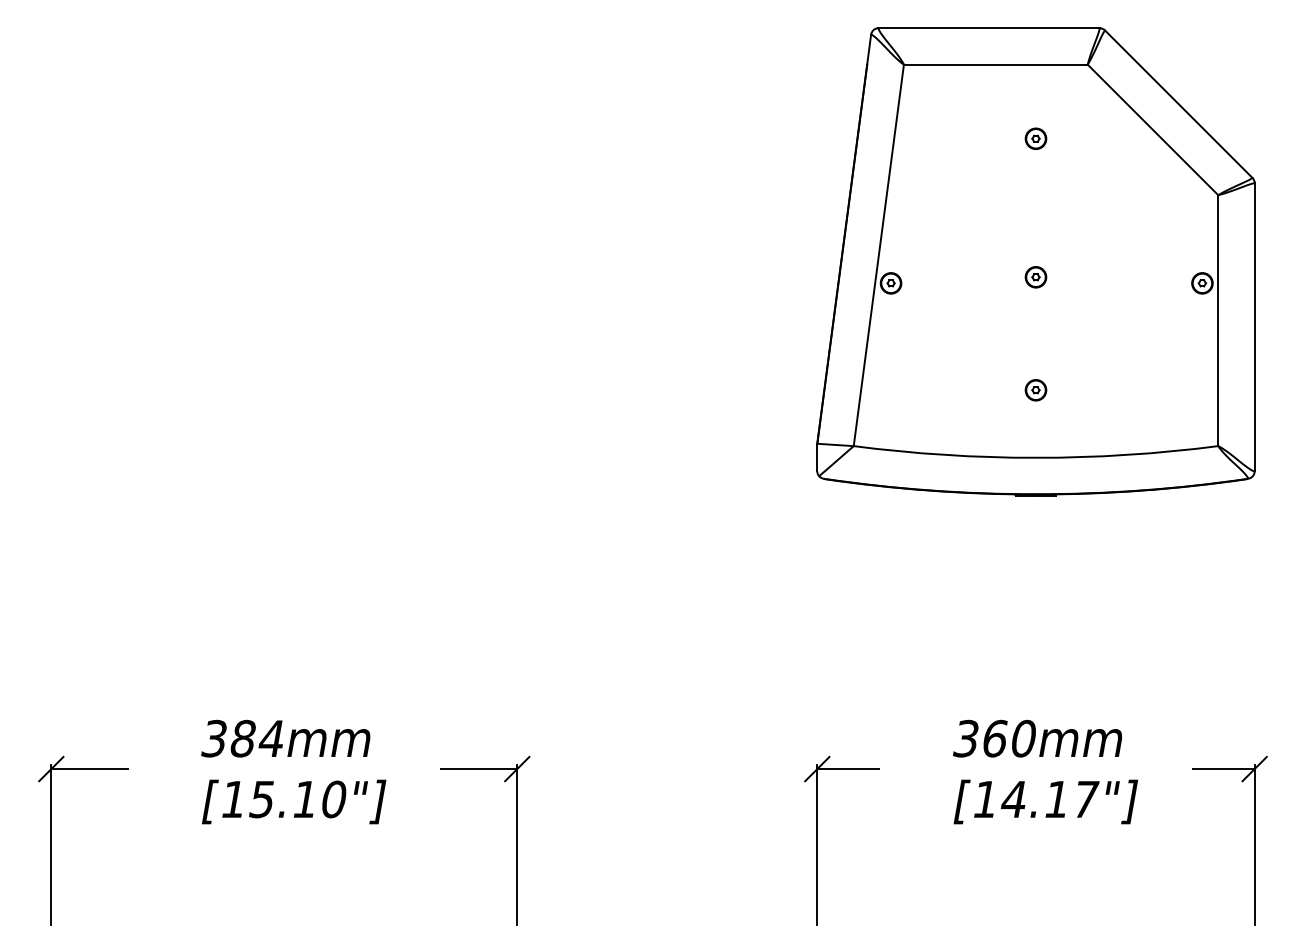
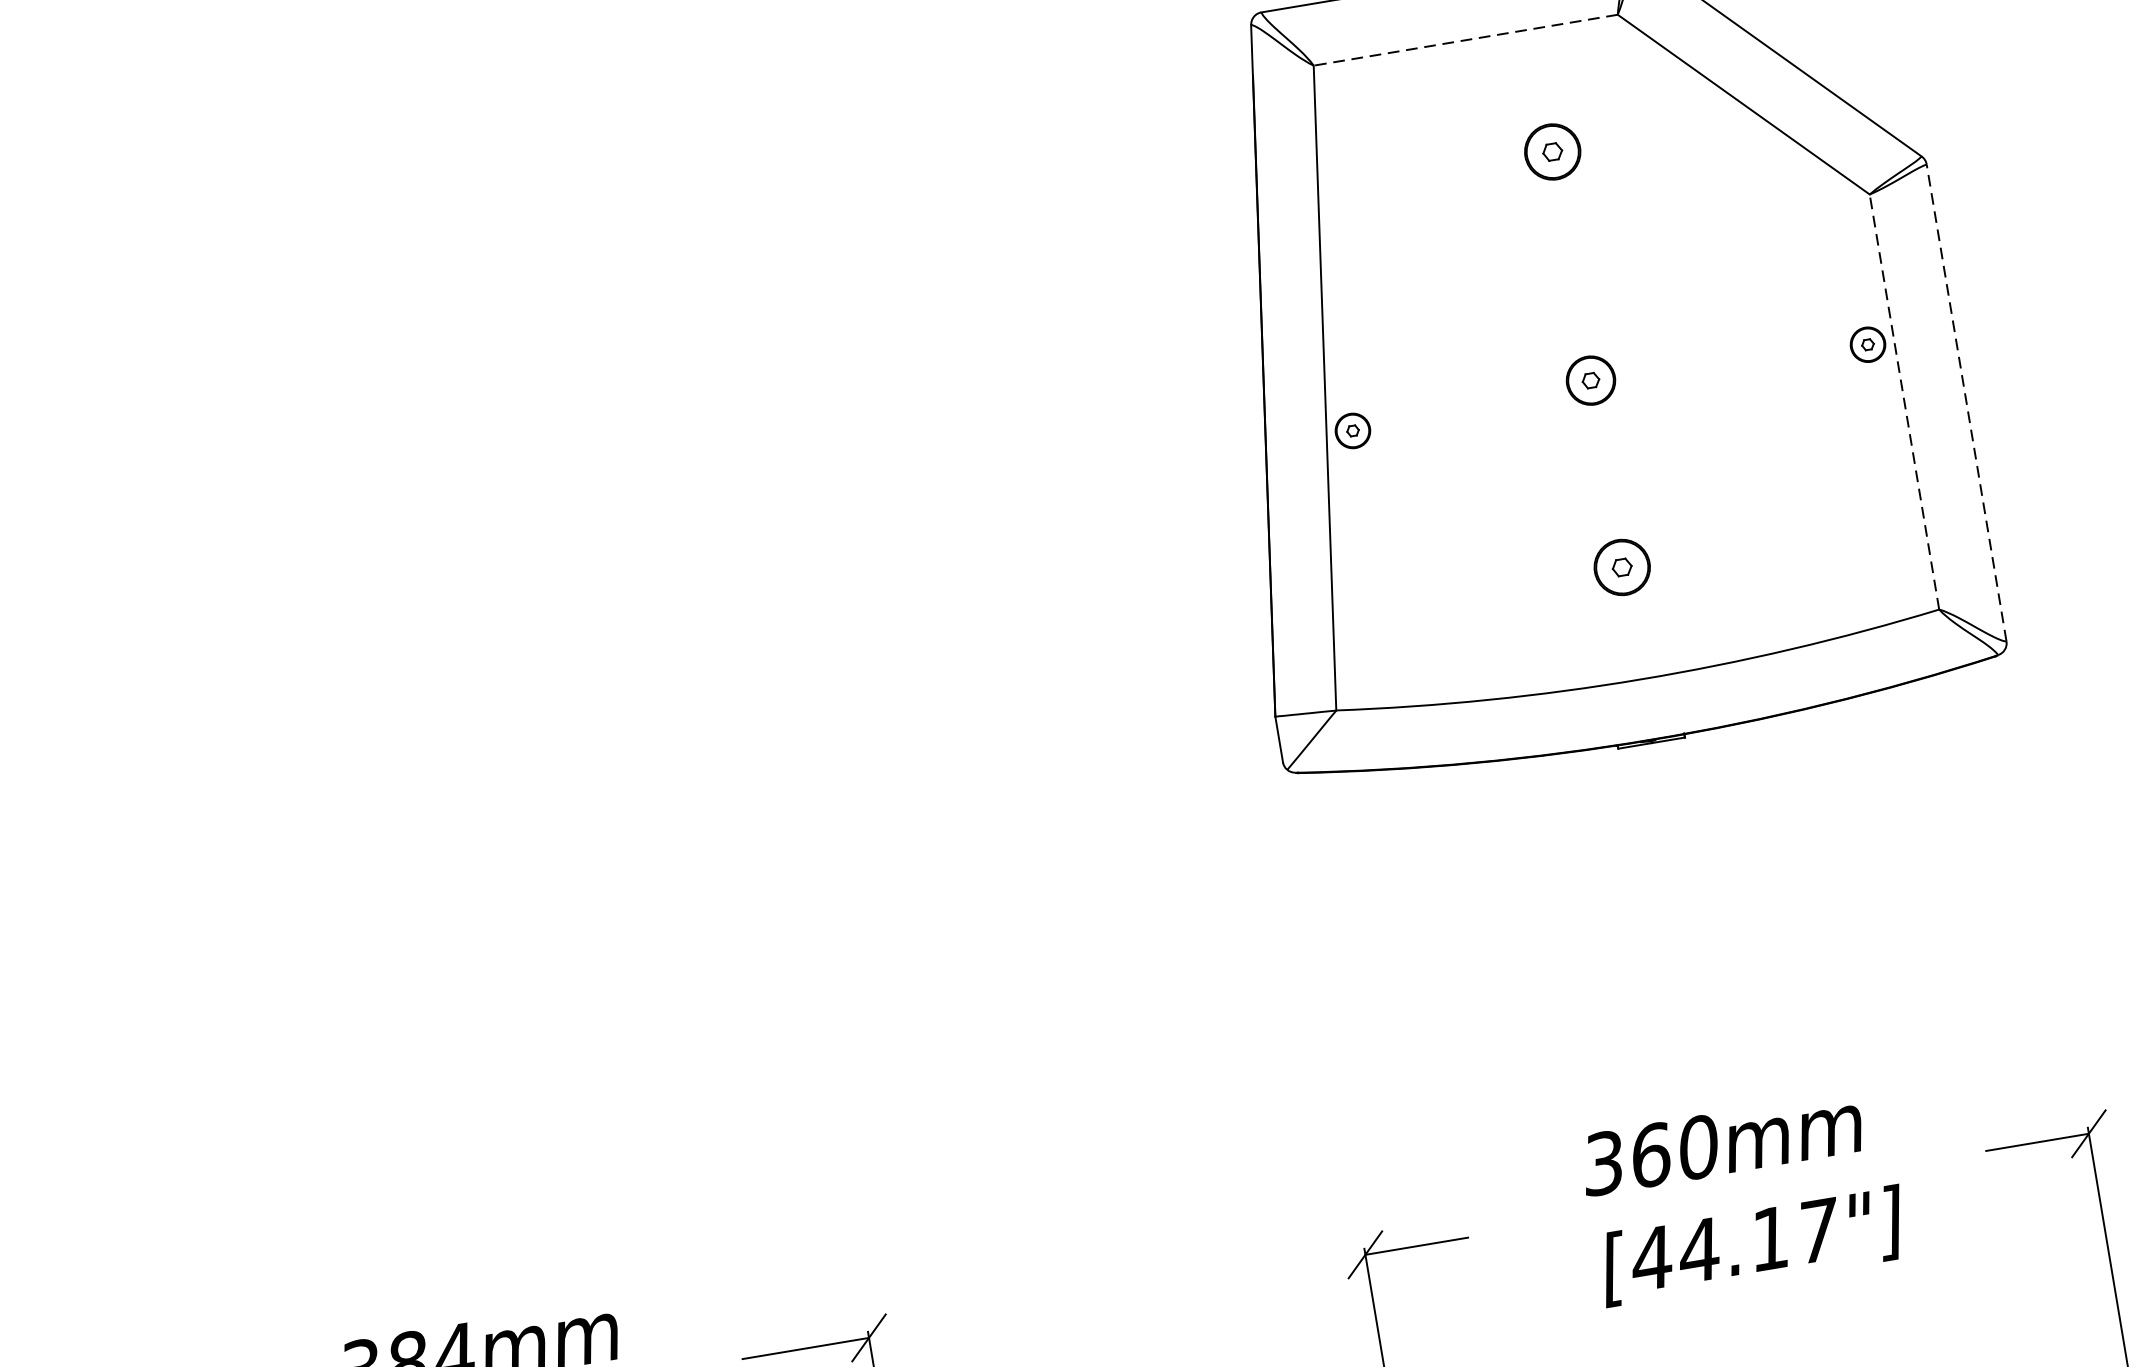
line: (995, 64) -> (1465, 39), solid -> dashed
part: (1035, 138) -> (1551, 151), size x1.6
part: (1035, 277) -> (1590, 381), size x1.4
line: (1218, 320) -> (1904, 401), solid -> dashed
line: (1254, 326) -> (1966, 401), solid -> dashed
part: (1035, 390) -> (1621, 568), size x1.6
text: (984, 799) -> (1650, 1258), [14.17"] -> [44.17"]

